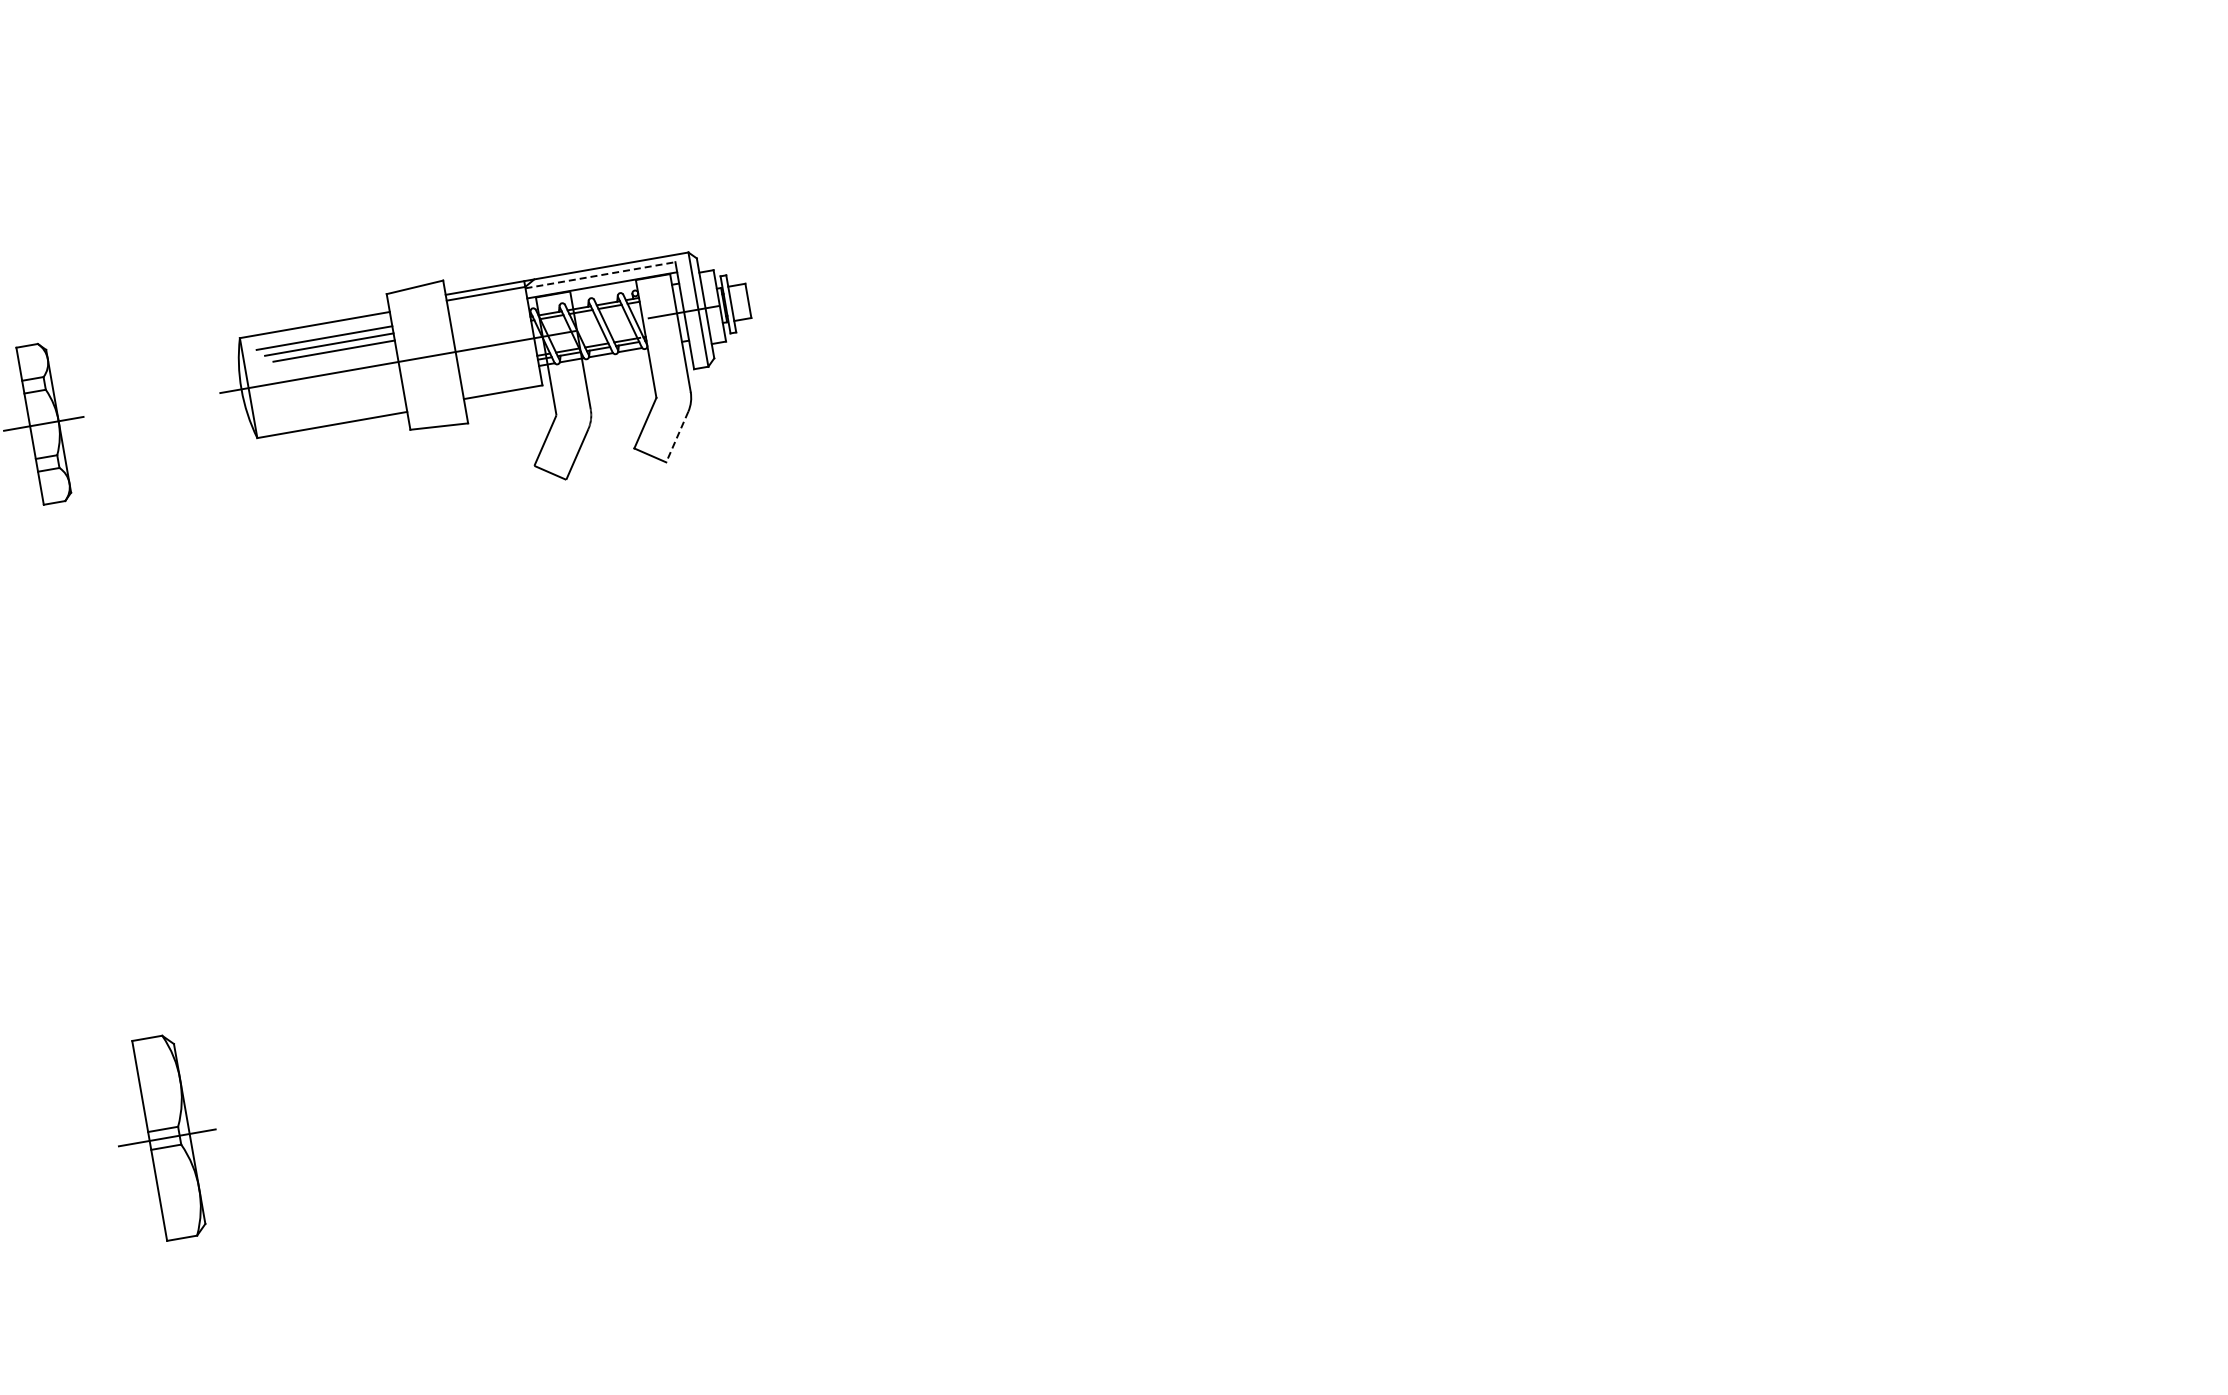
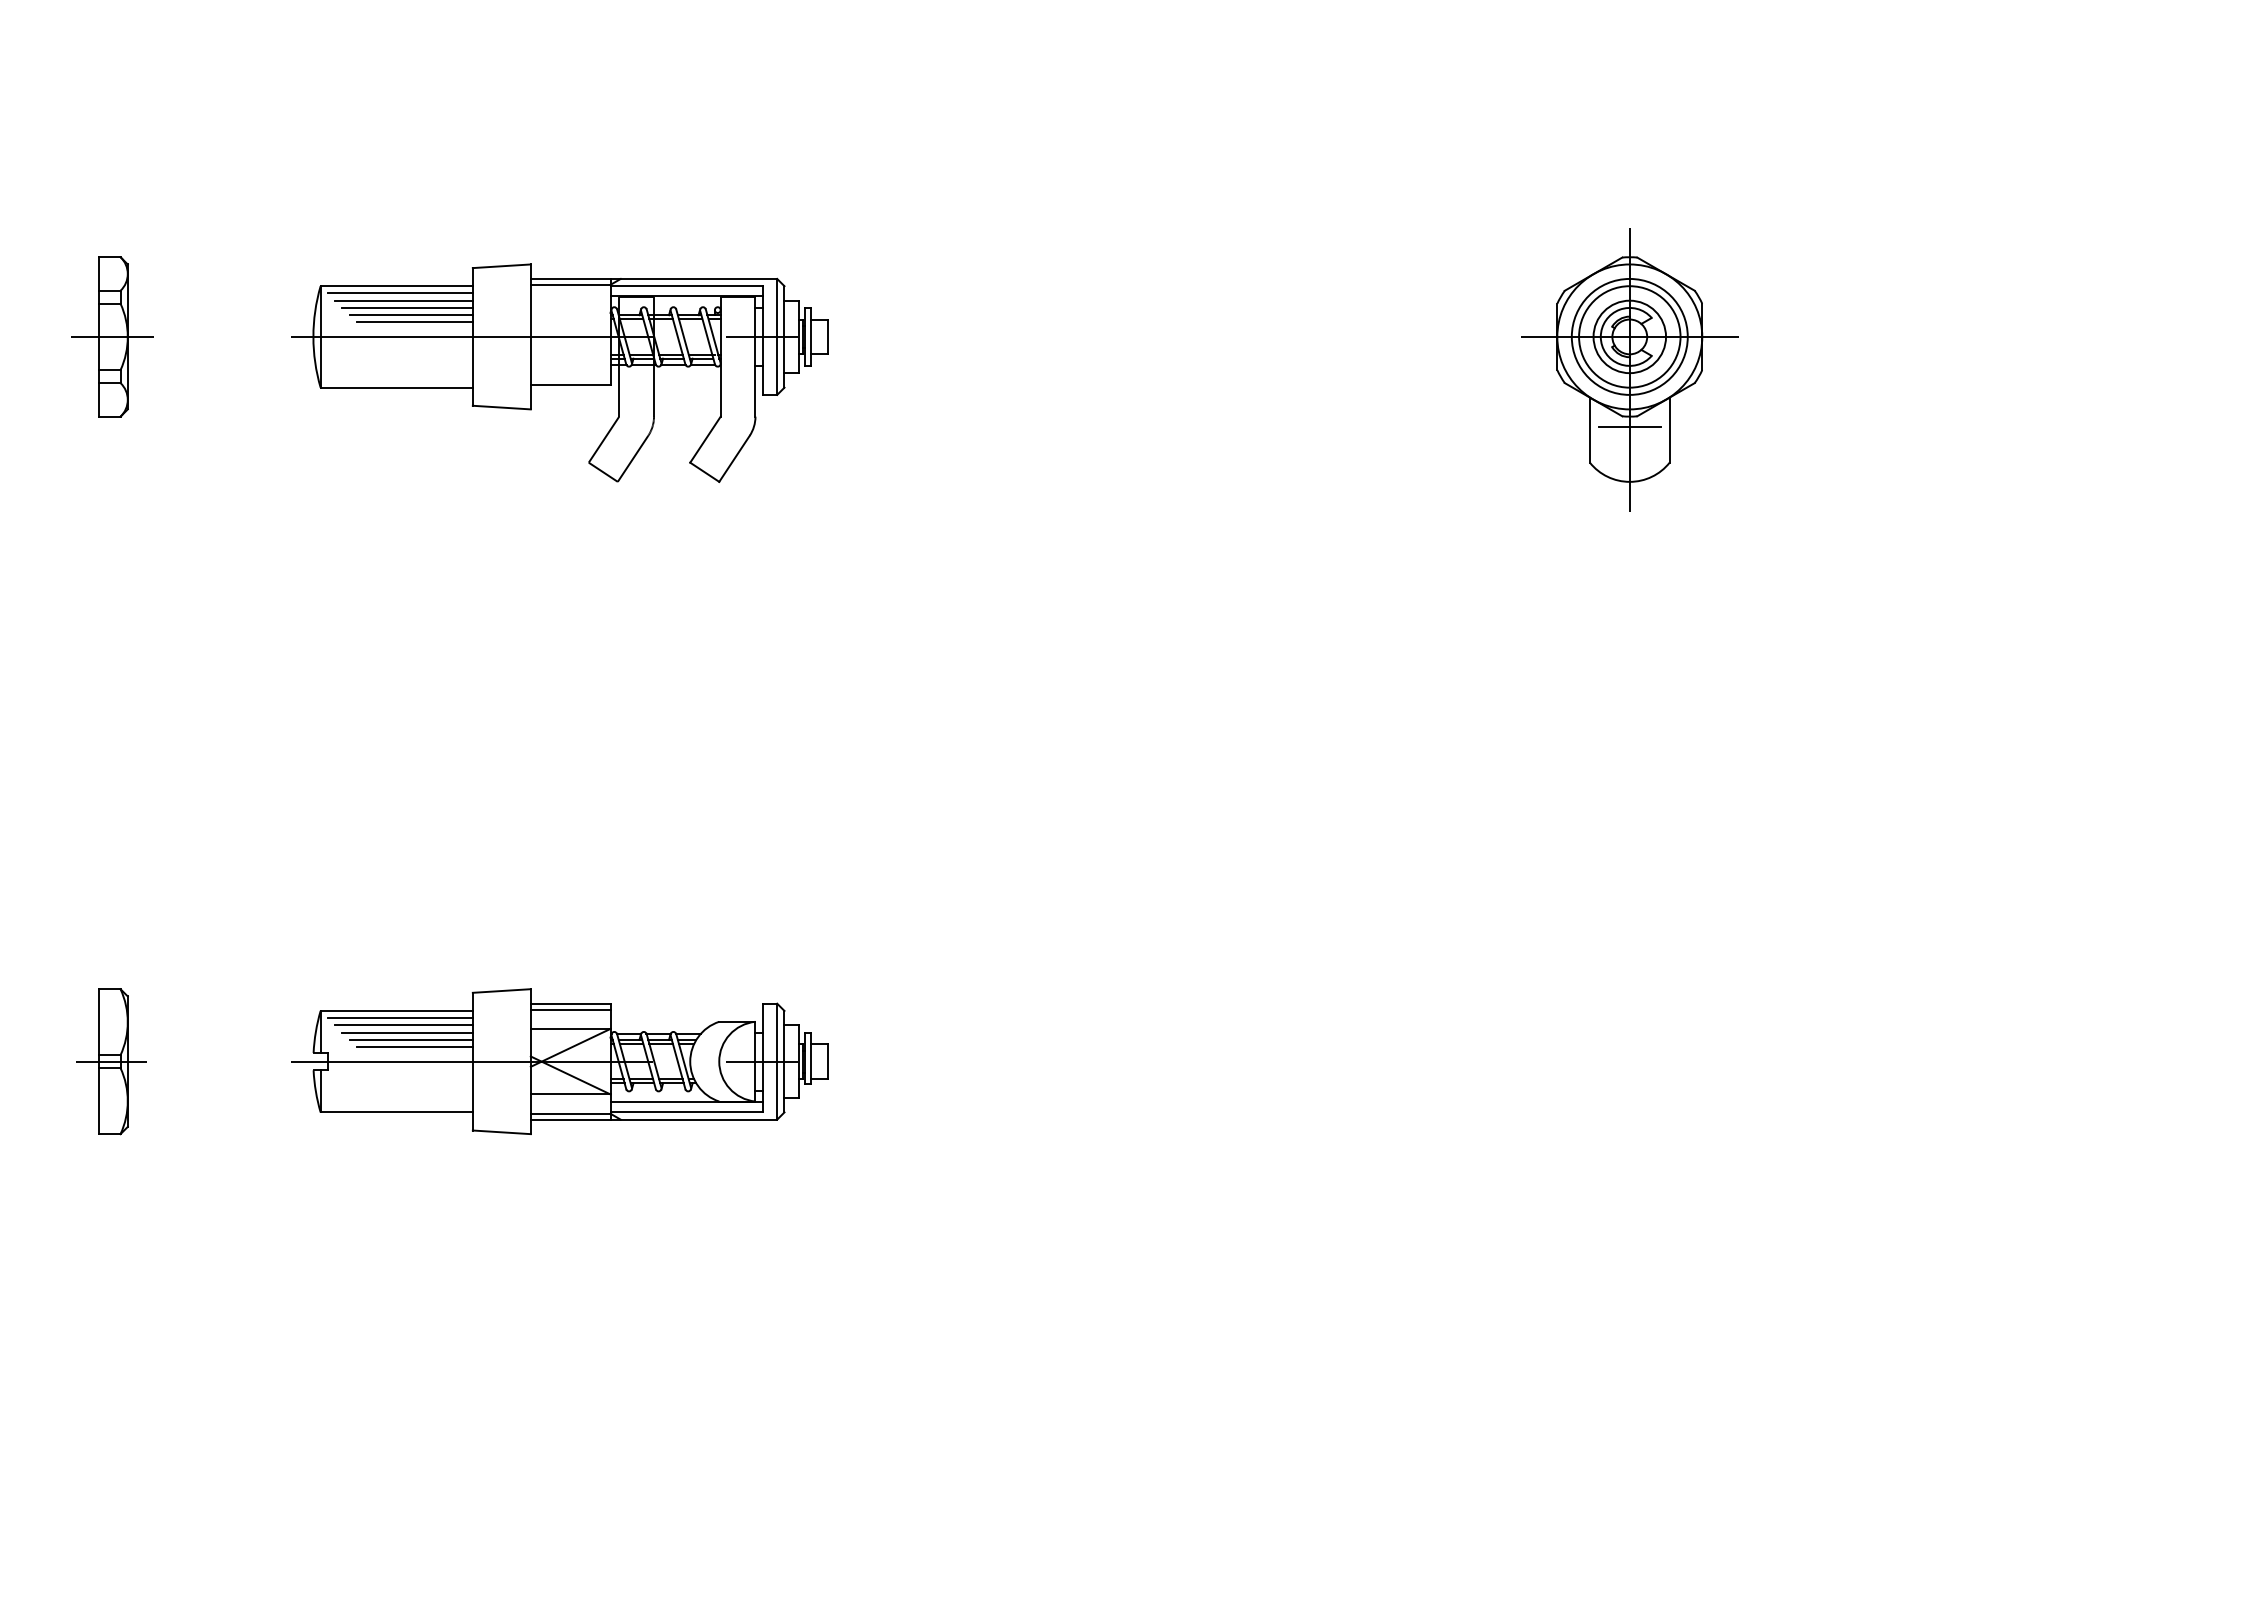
part: (1543, 195) -> (1629, 369), added
line: (601, 275) -> (687, 286), dashed -> solid
line: (318, 331) -> (399, 293), added
line: (338, 357) -> (414, 322), added
line: (677, 436) -> (734, 458), dashed -> solid
part: (608, 1060) -> (559, 1061), added
part: (167, 1137) -> (111, 1061), size x0.71

